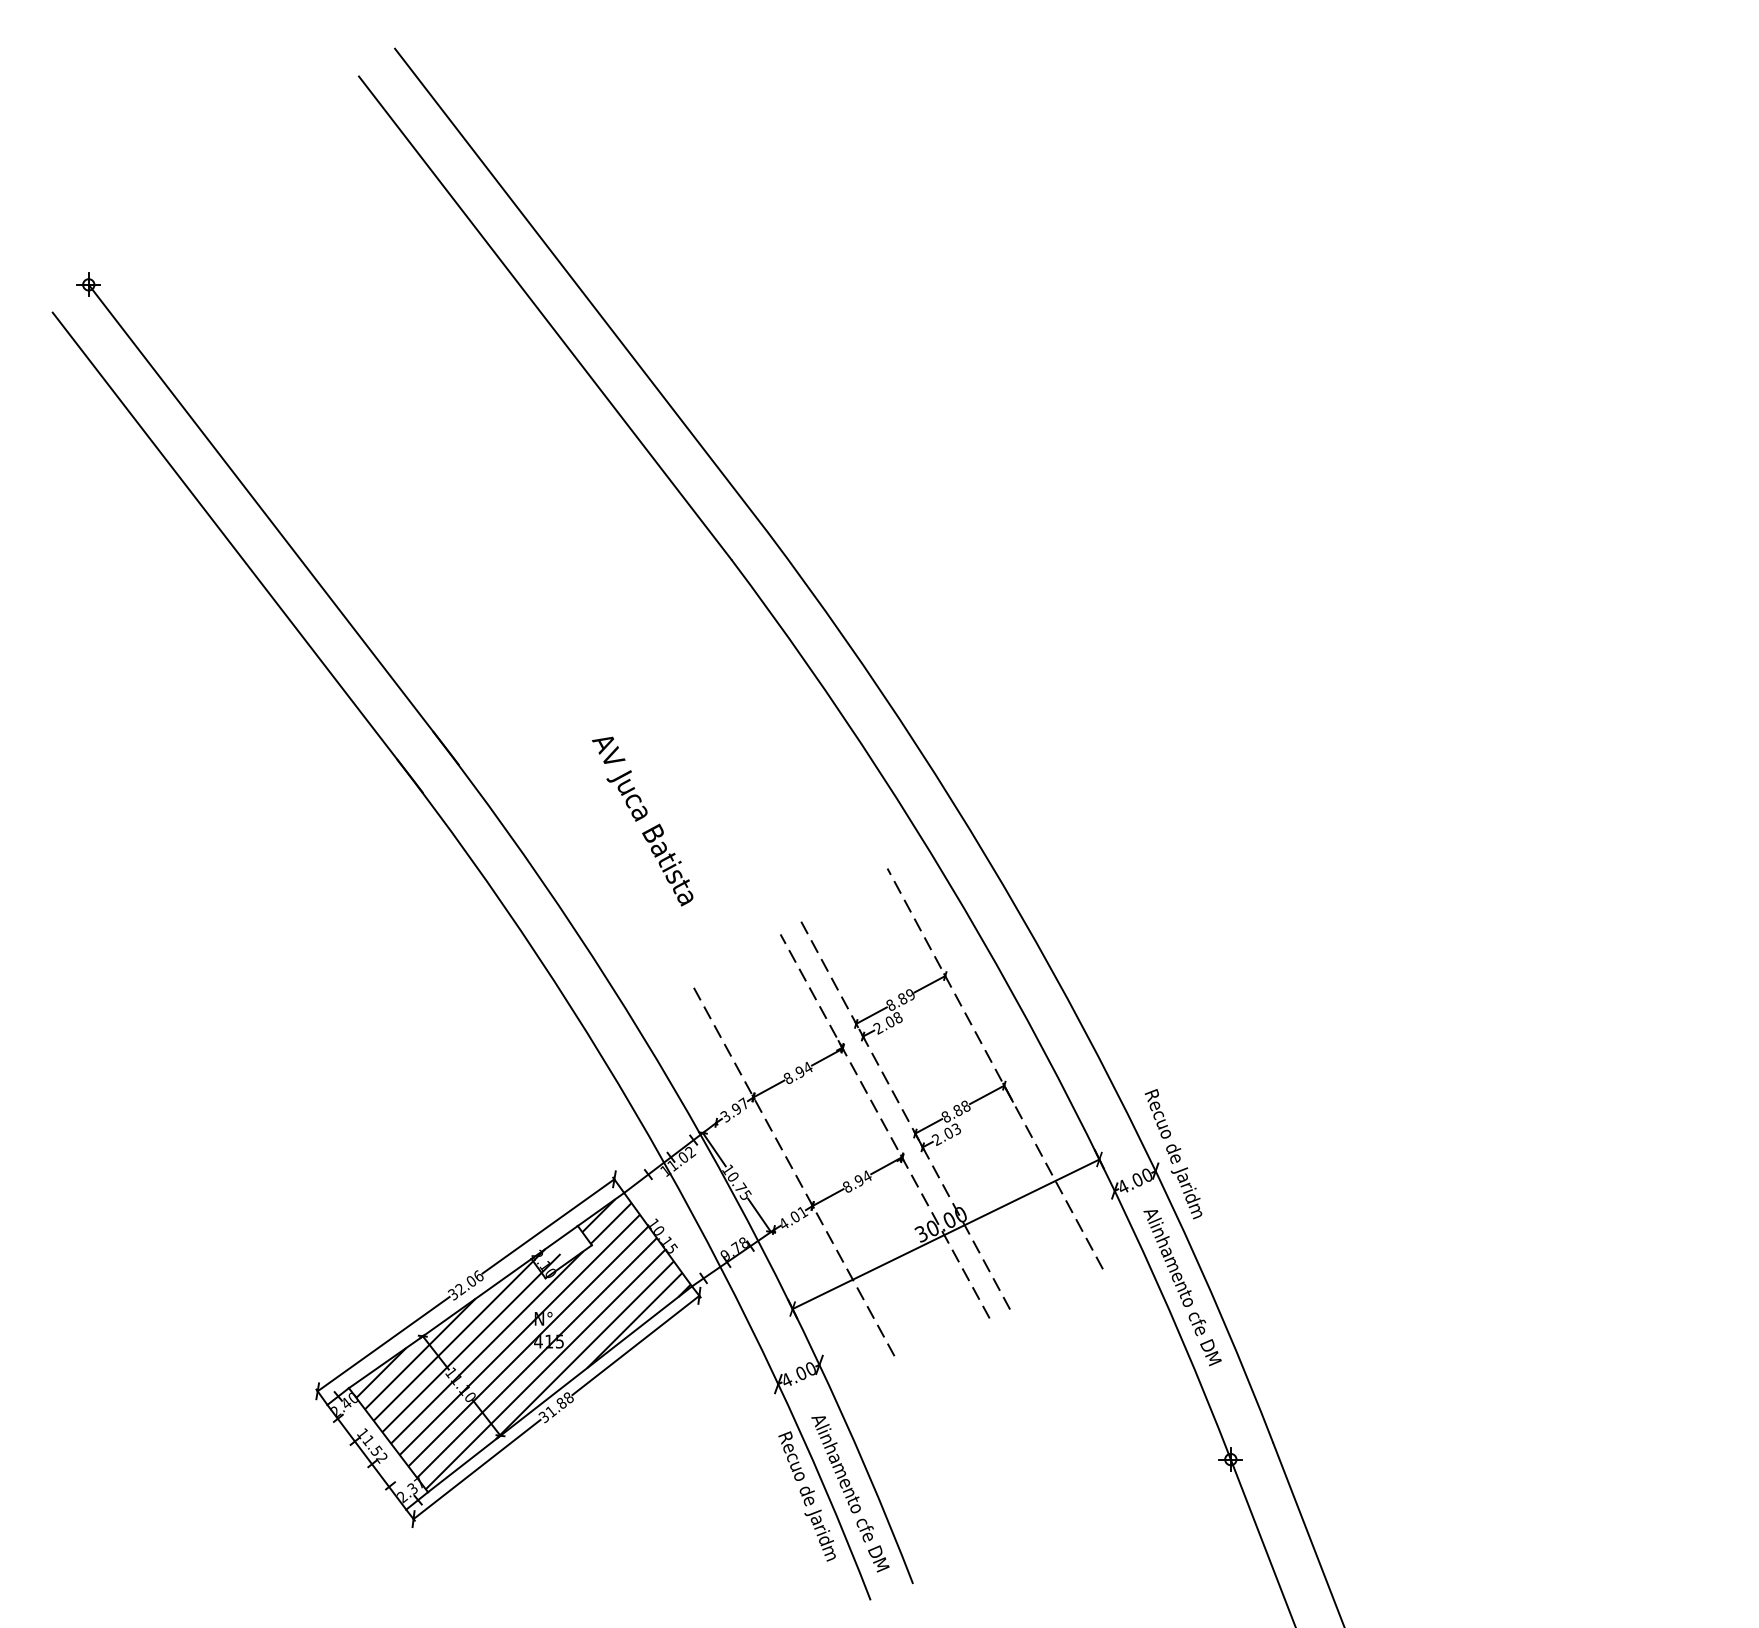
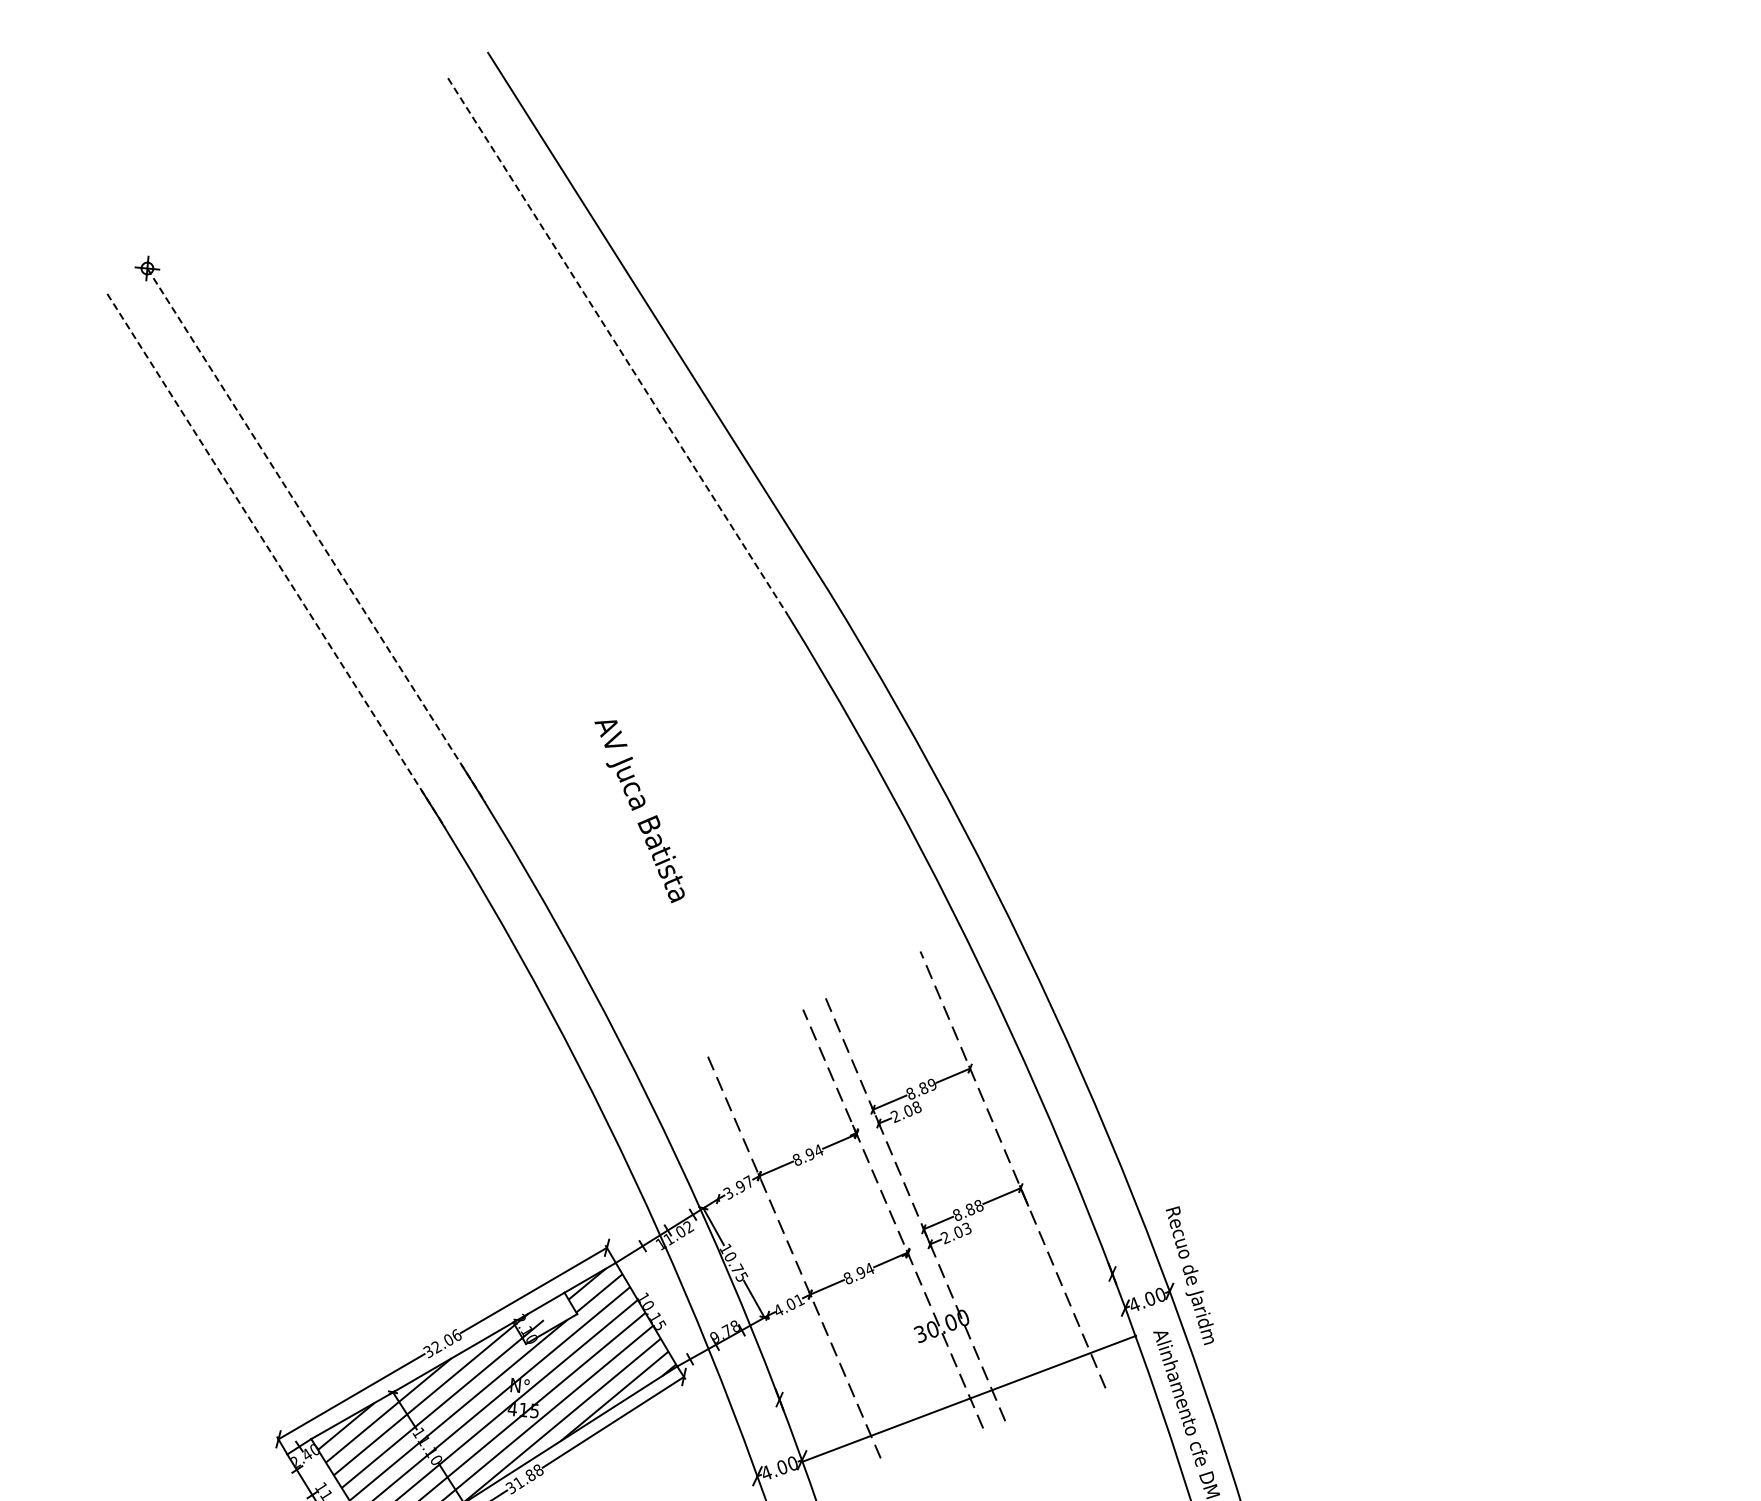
line: (545, 318) -> (618, 347), solid -> dashed
line: (273, 524) -> (316, 535), solid -> dashed
line: (237, 552) -> (276, 560), solid -> dashed
text: (642, 821) -> (639, 811), moved
line: (945, 1234) -> (969, 1398), moved

